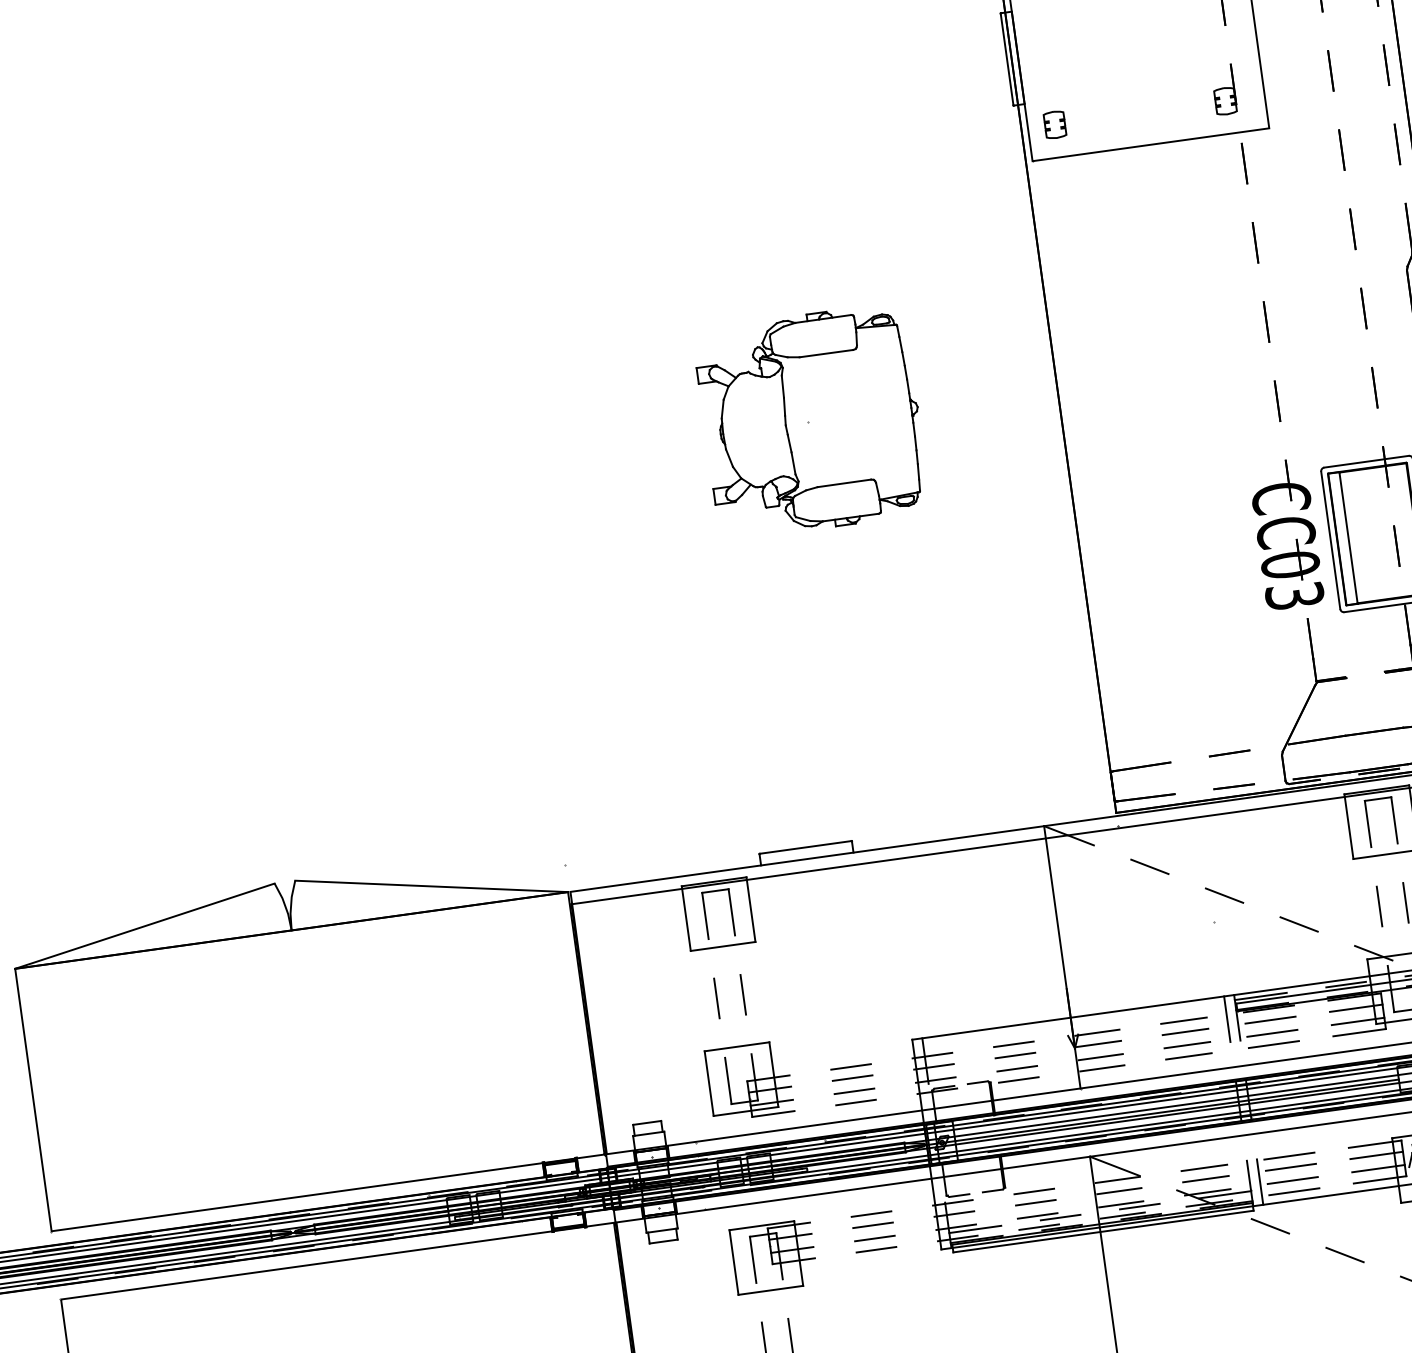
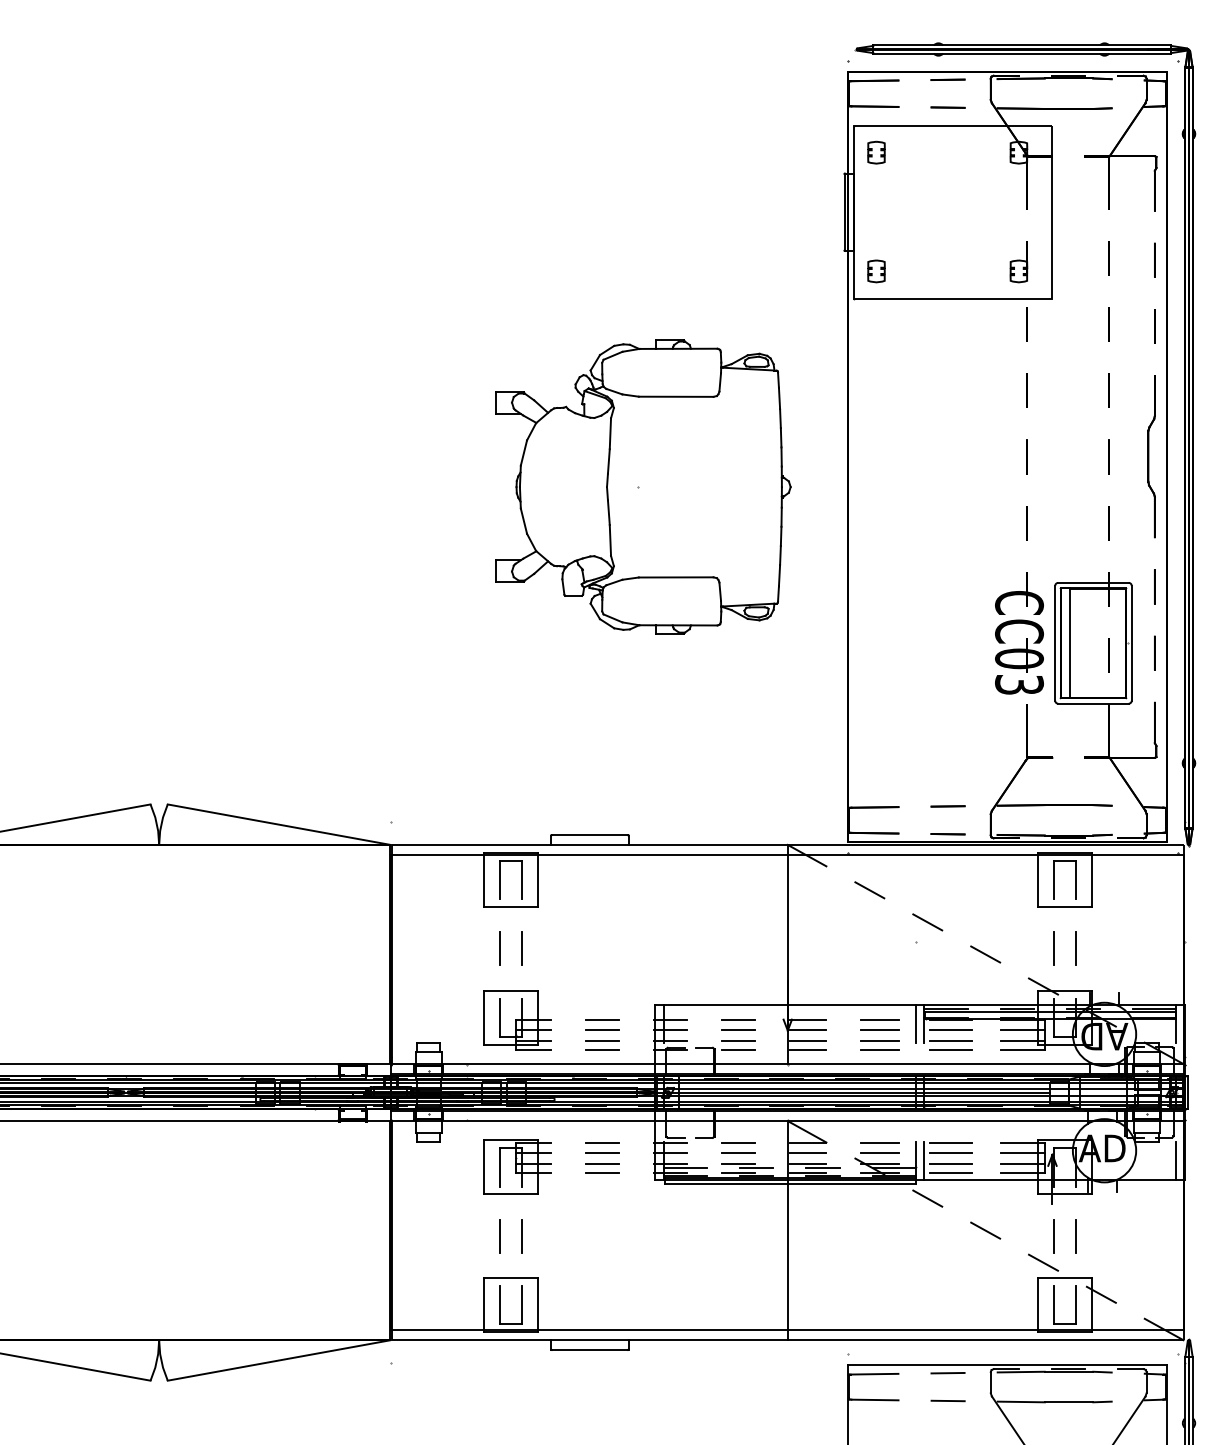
part: (811, 421) -> (643, 486), size x1.67

